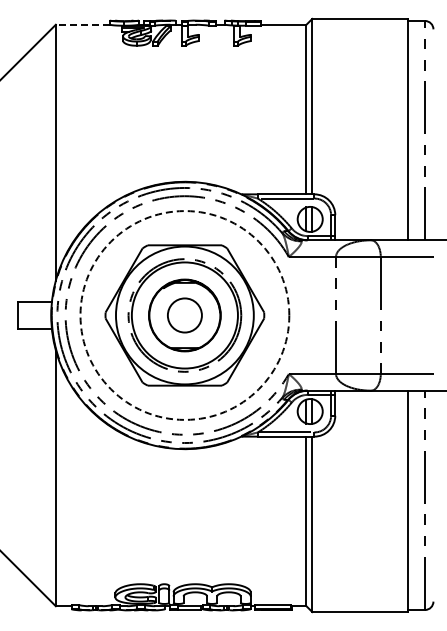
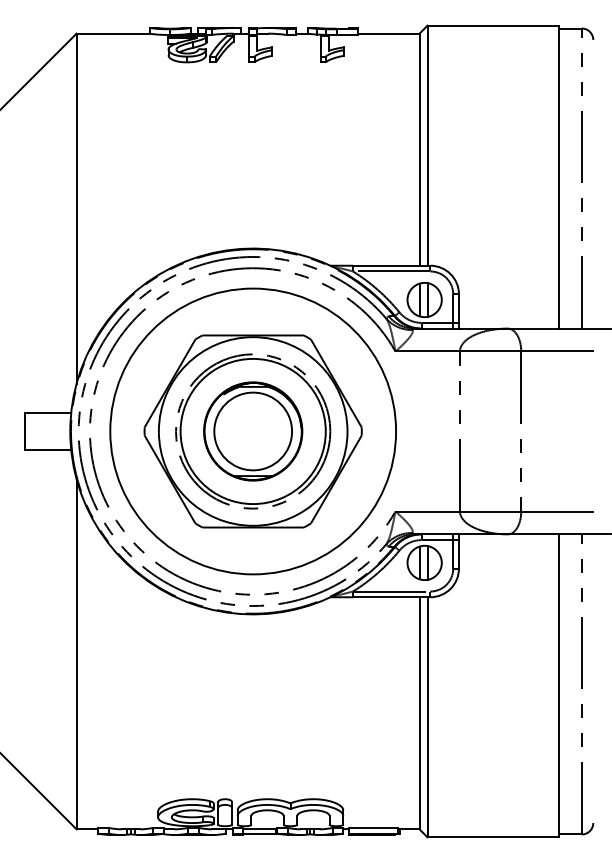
line: (82, 24) -> (113, 33), dashed -> solid
circle: (184, 315) -> (252, 431), dashed -> solid
circle: (184, 315) -> (252, 431), size x1.67

